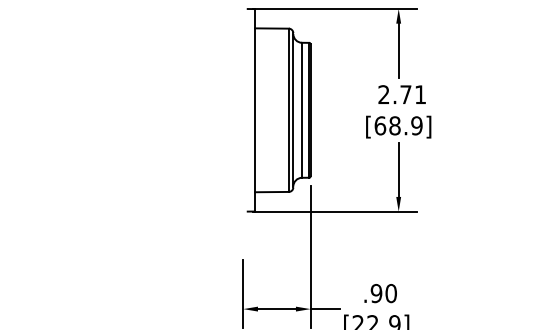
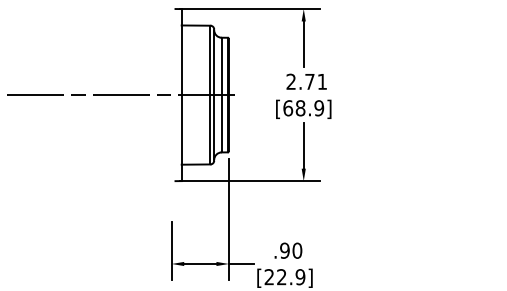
line: (183, 110) -> (120, 95), added

